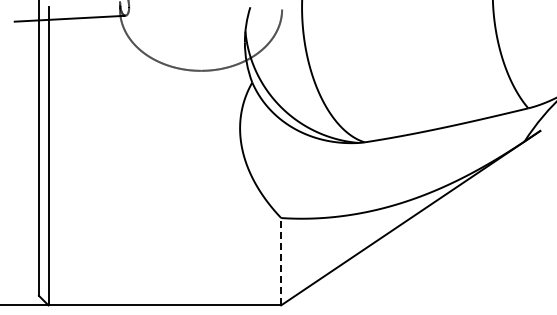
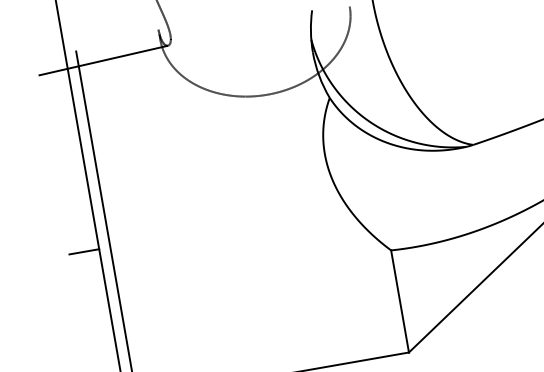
line: (25, 174) -> (83, 251), added
line: (281, 261) -> (400, 301), dashed -> solid

